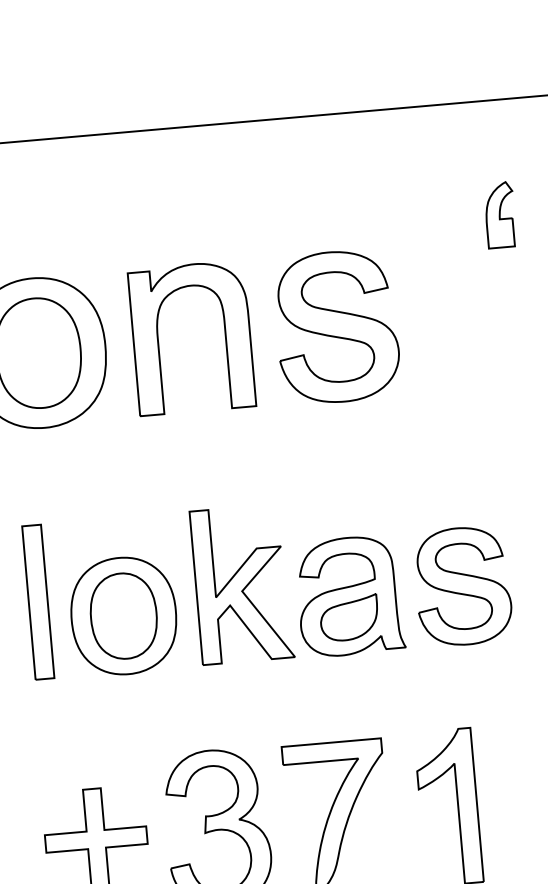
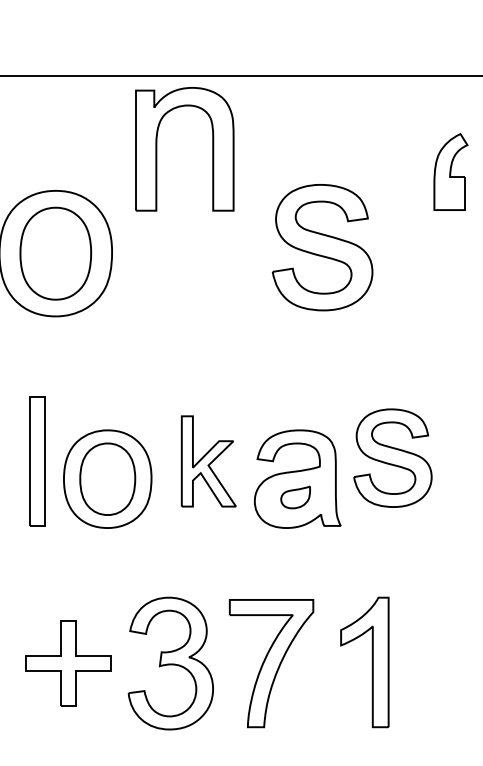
part: (499, 215) -> (450, 172), size x1.4
part: (336, 326) -> (322, 247), moved
part: (159, 341) -> (157, 149), moved
part: (241, 584) -> (208, 461), size x0.7
part: (462, 585) -> (392, 457), moved
part: (349, 618) -> (295, 497), size x0.6

